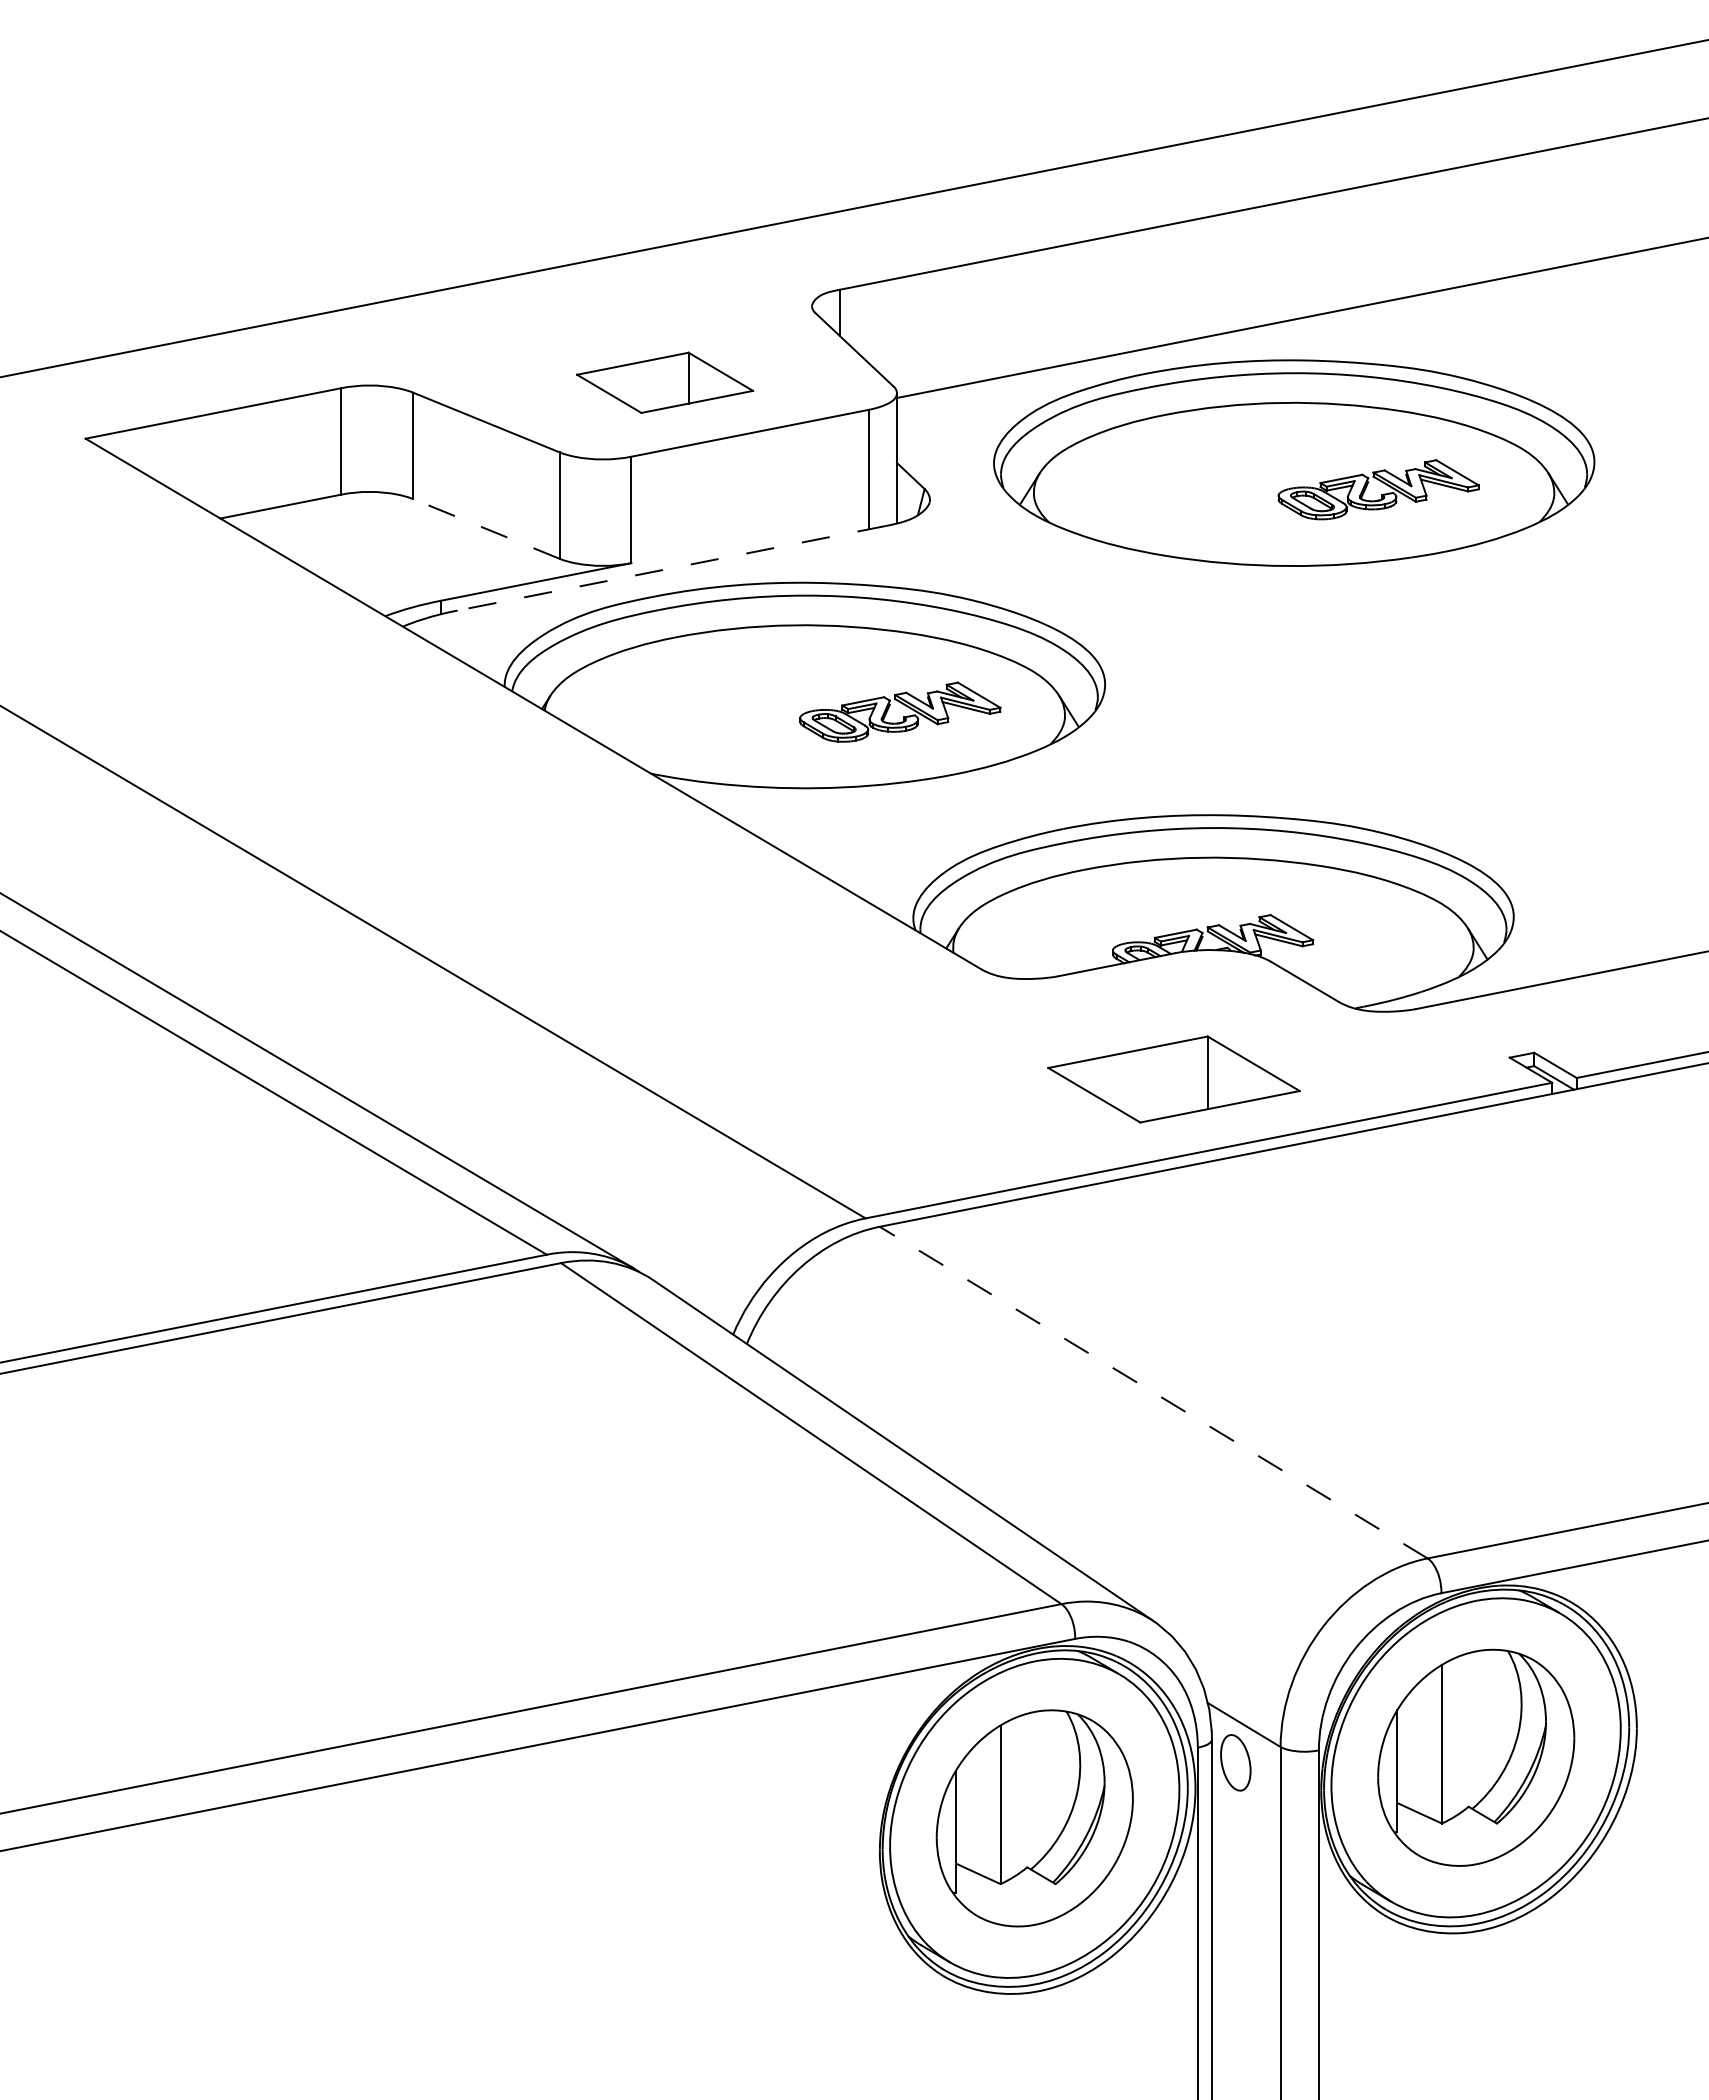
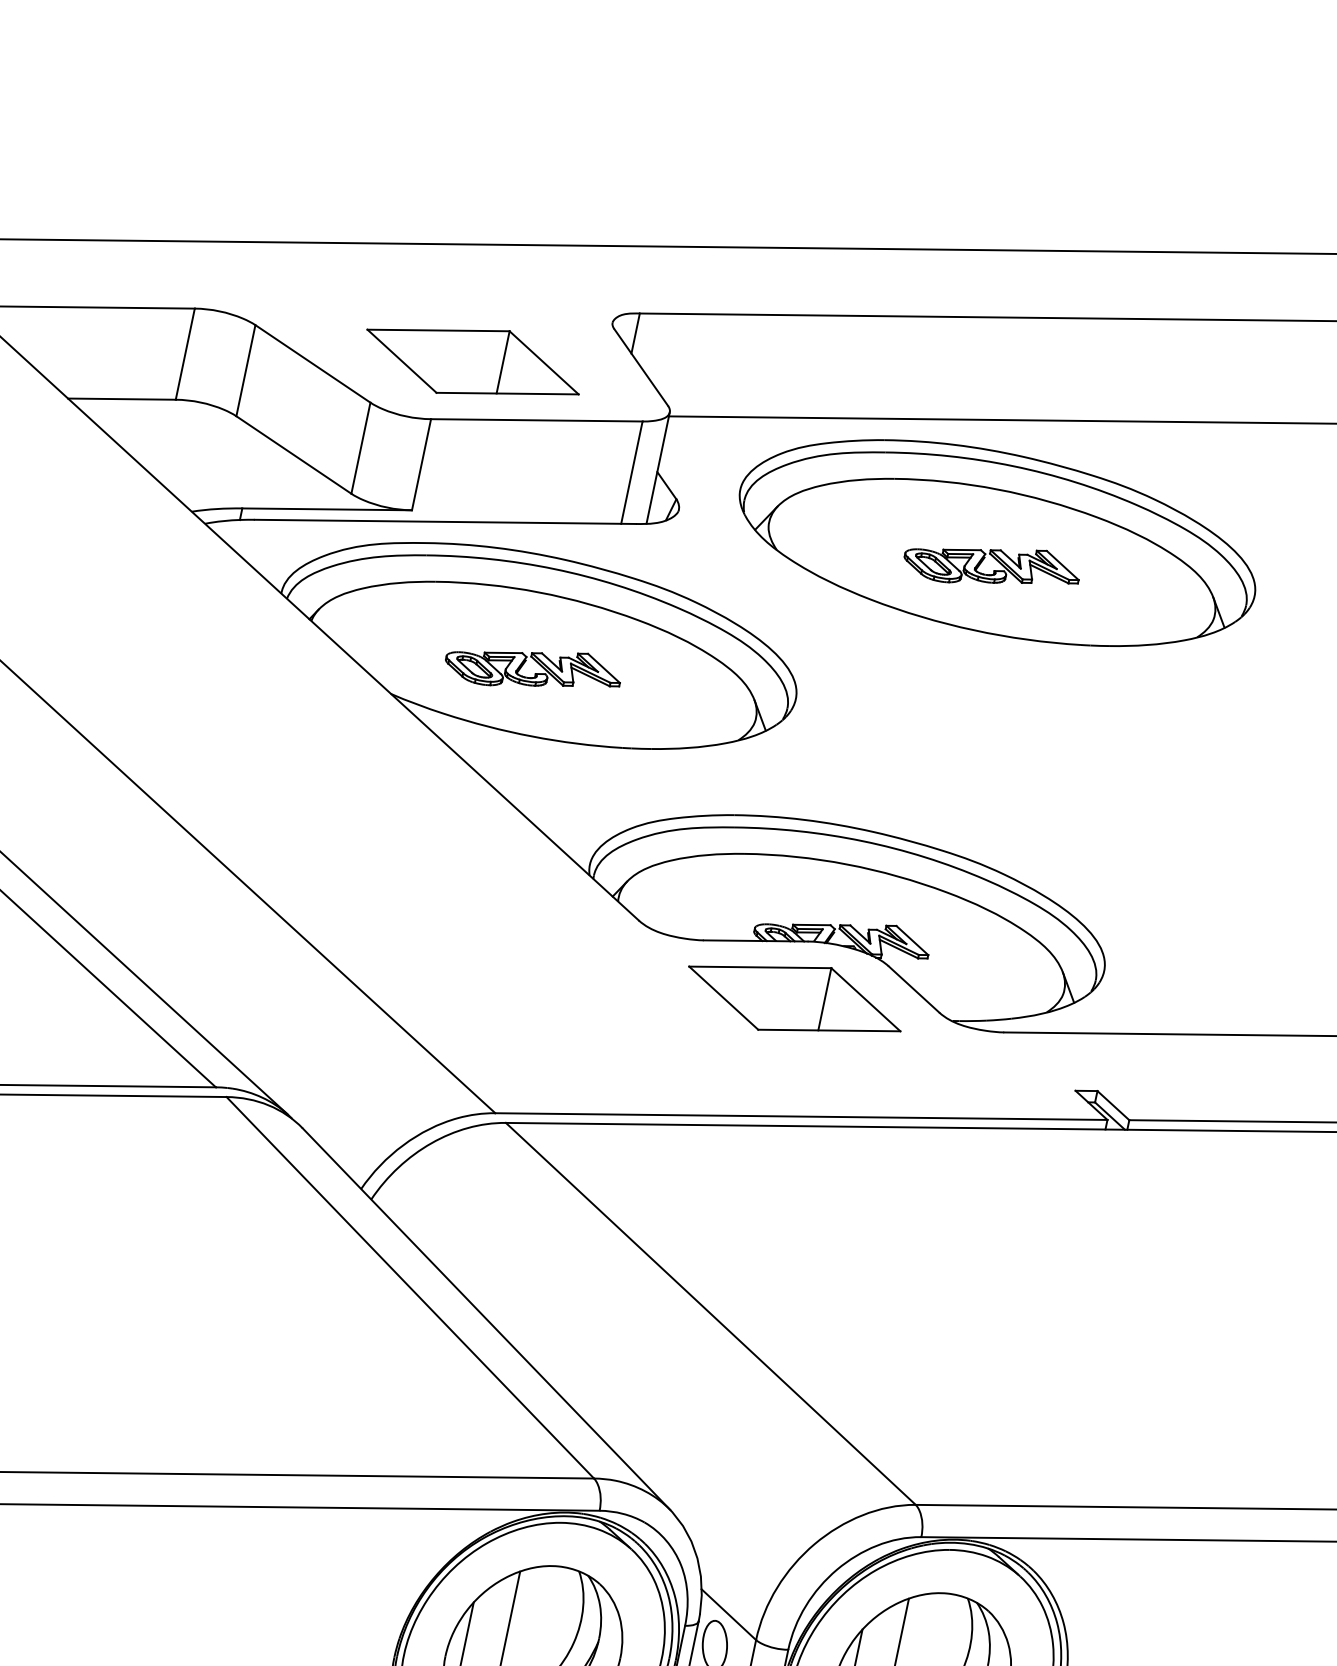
part: (664, 382) -> (472, 361), size x1.43
part: (1378, 489) -> (992, 565), moved
line: (485, 528) -> (293, 454), dashed -> solid
line: (671, 568) -> (445, 522), dashed -> solid
part: (900, 711) -> (533, 668), moved
part: (1173, 1079) -> (794, 998), moved
line: (1153, 1392) -> (710, 1313), dashed -> solid

